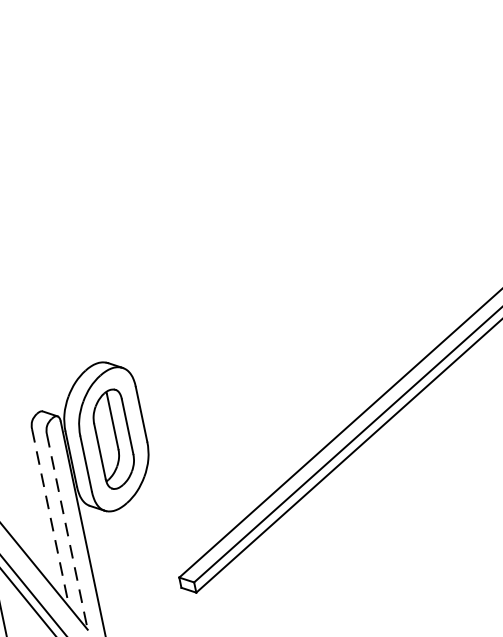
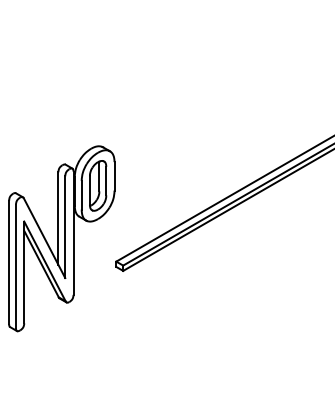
line: (51, 519) -> (58, 219), dashed -> solid
line: (67, 532) -> (65, 227), dashed -> solid

